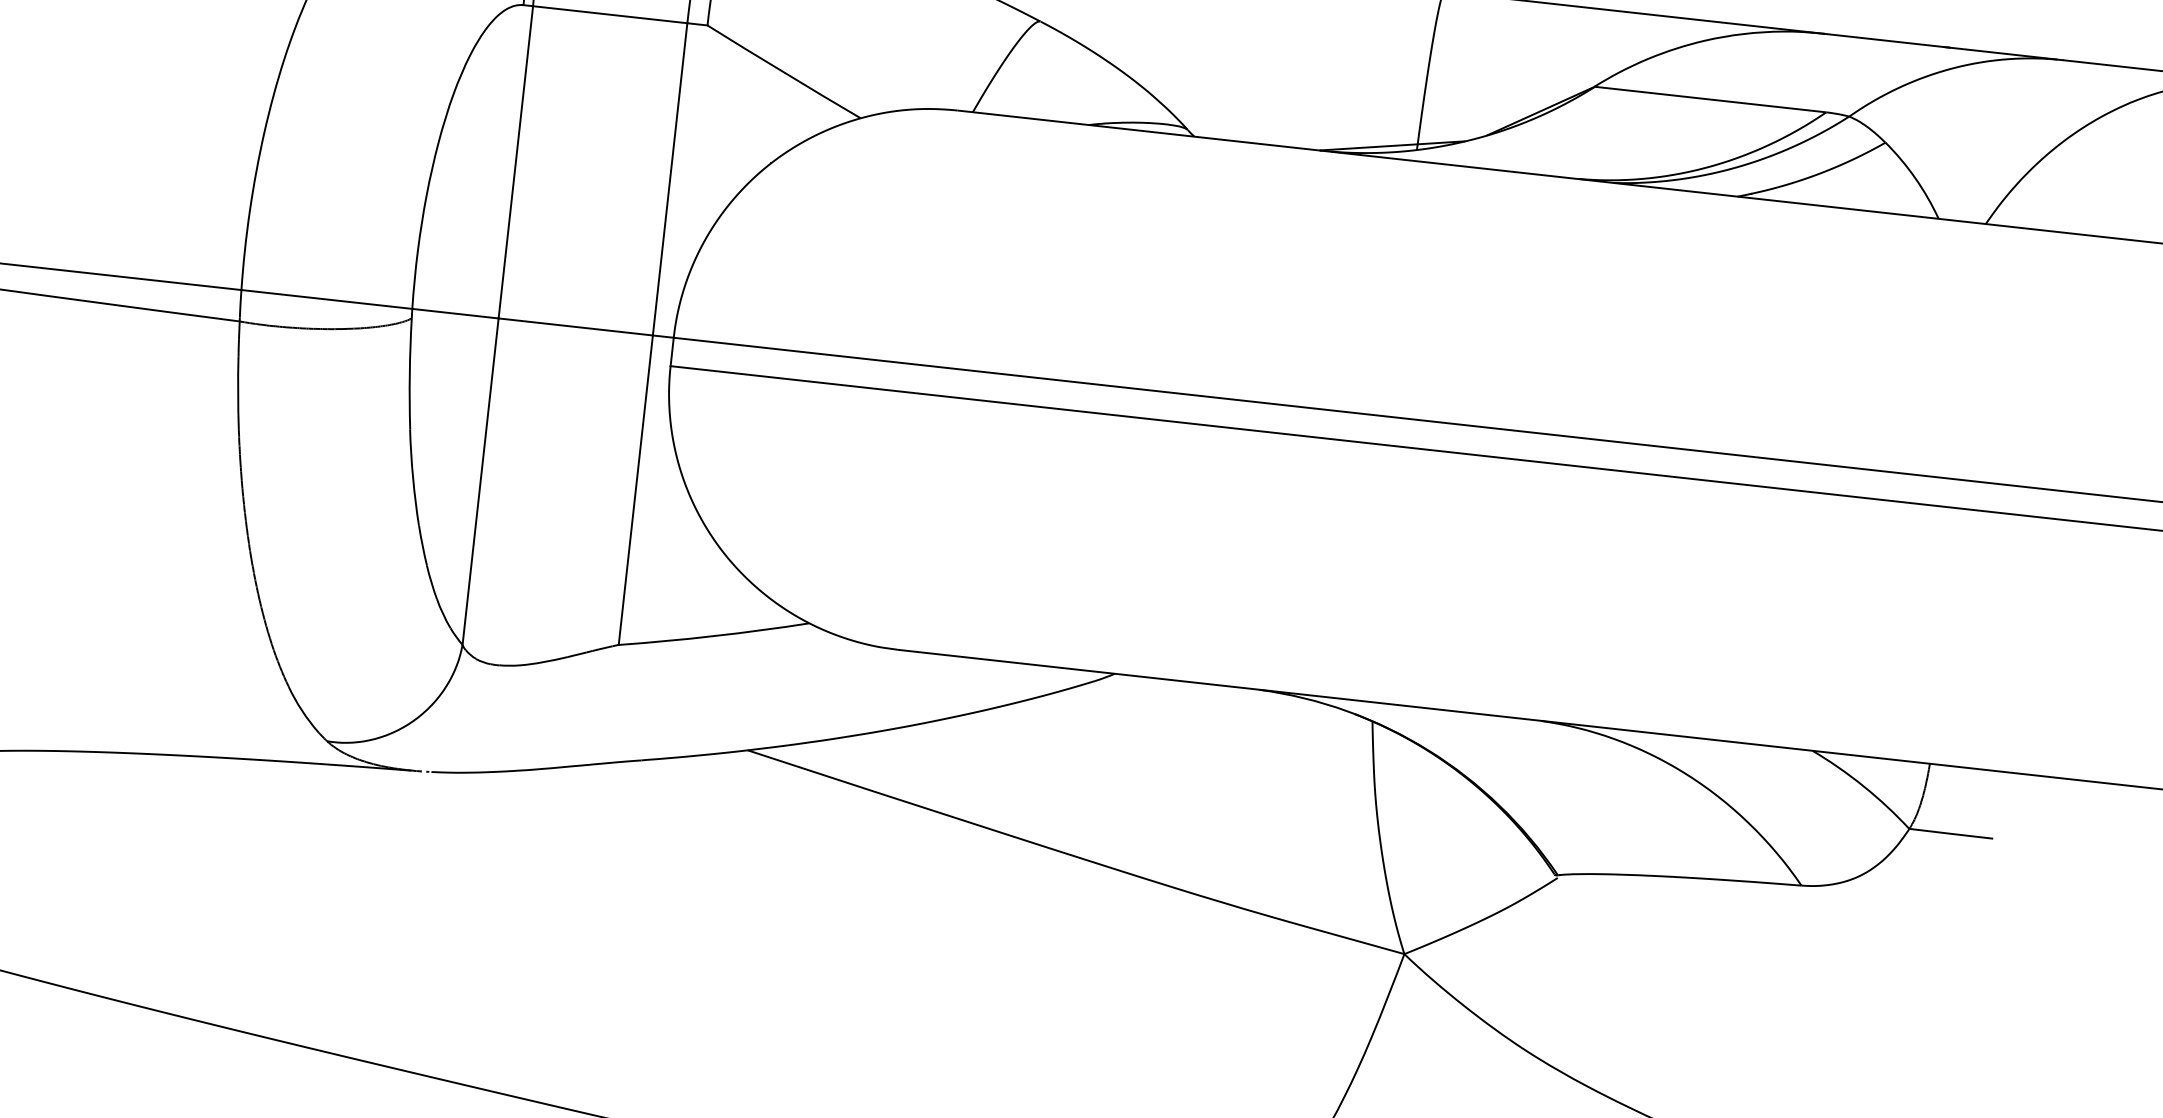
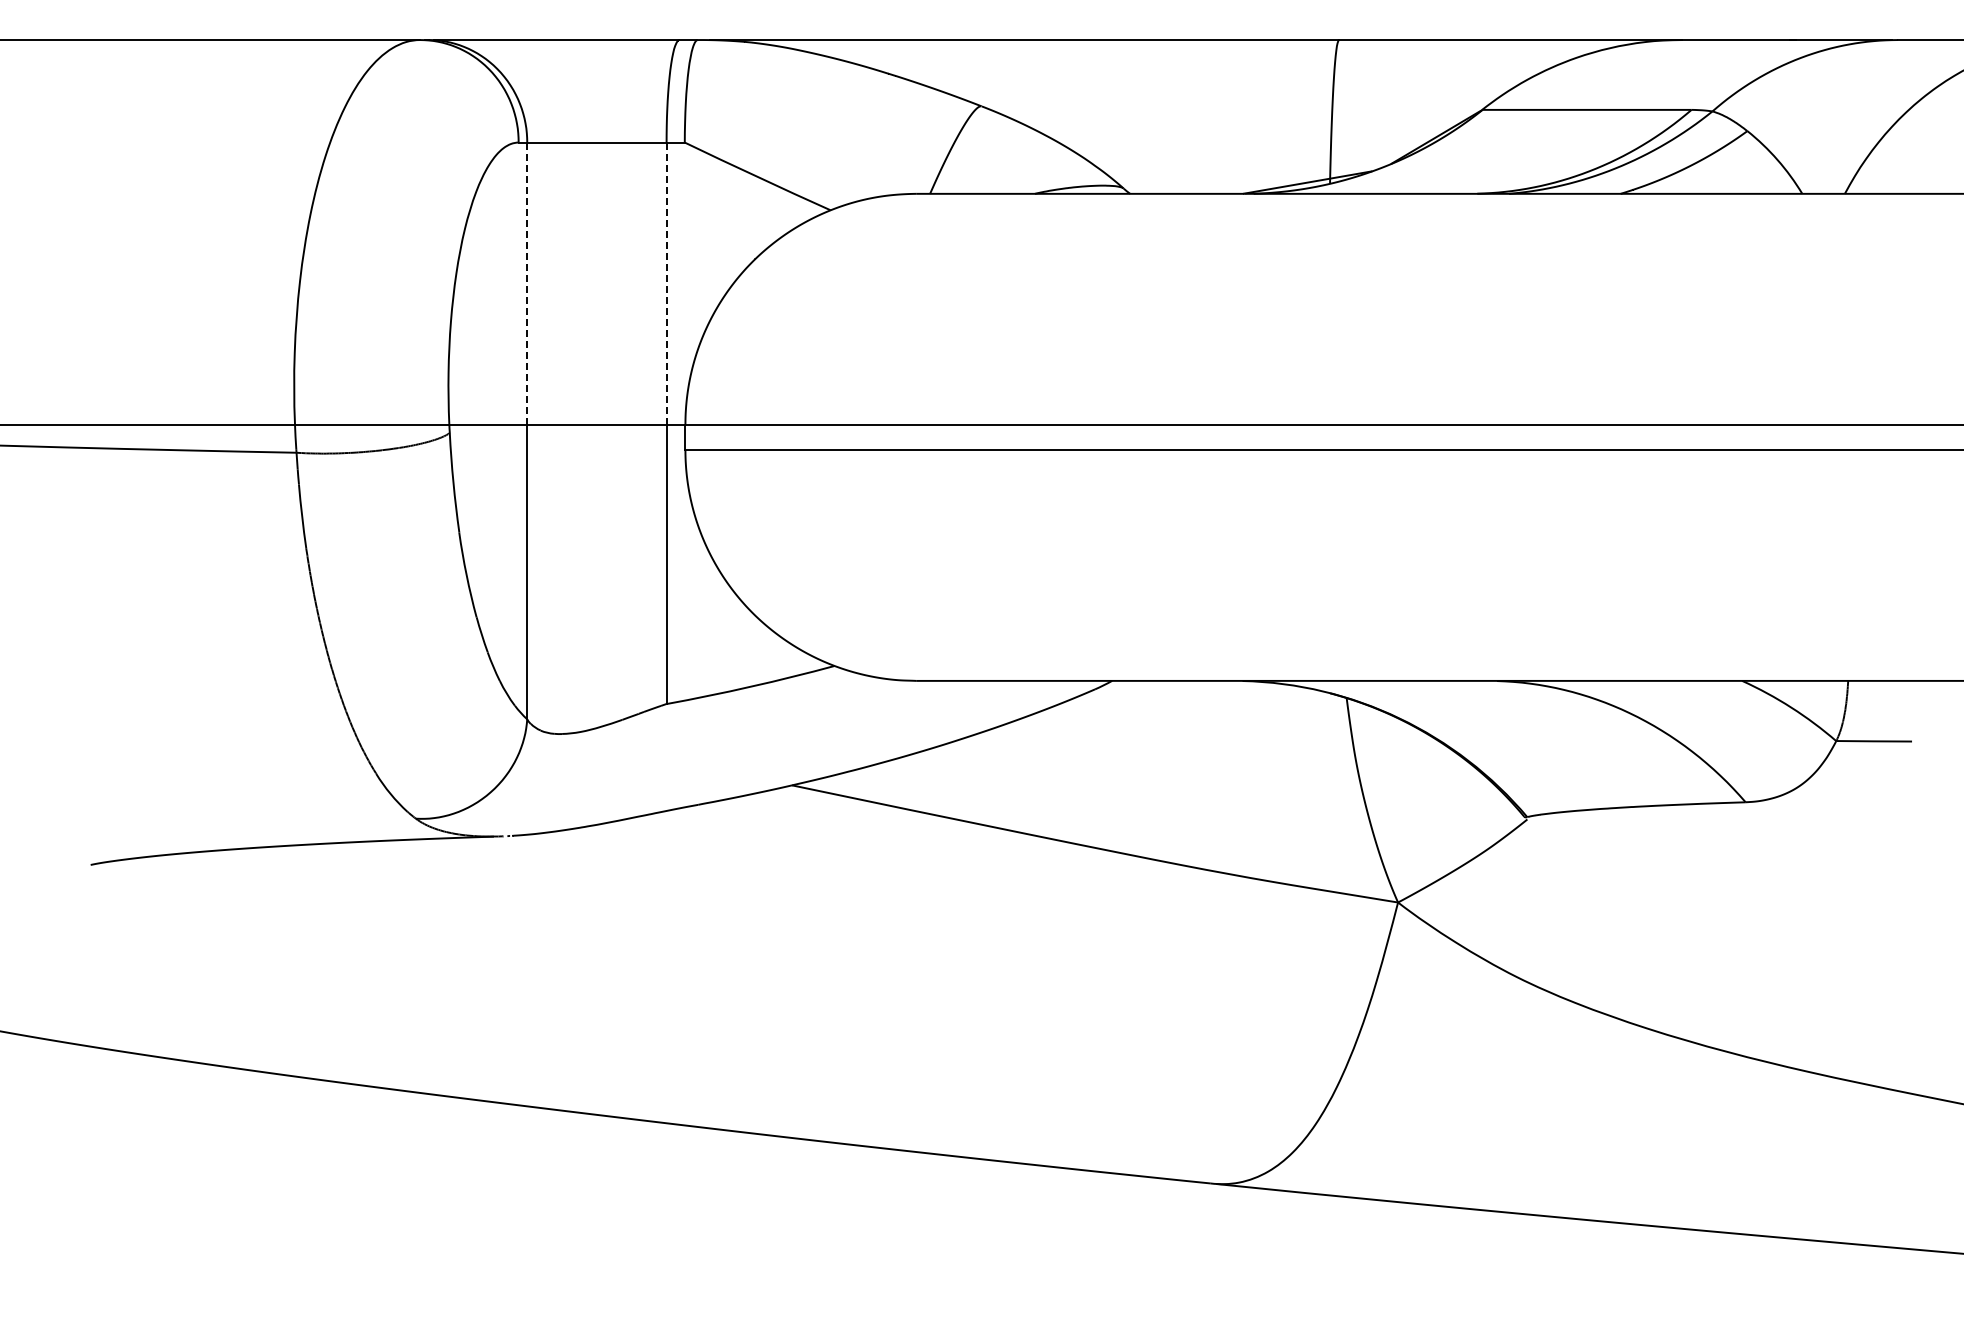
line: (516, 162) -> (527, 283), solid -> dashed
line: (670, 179) -> (666, 283), solid -> dashed

